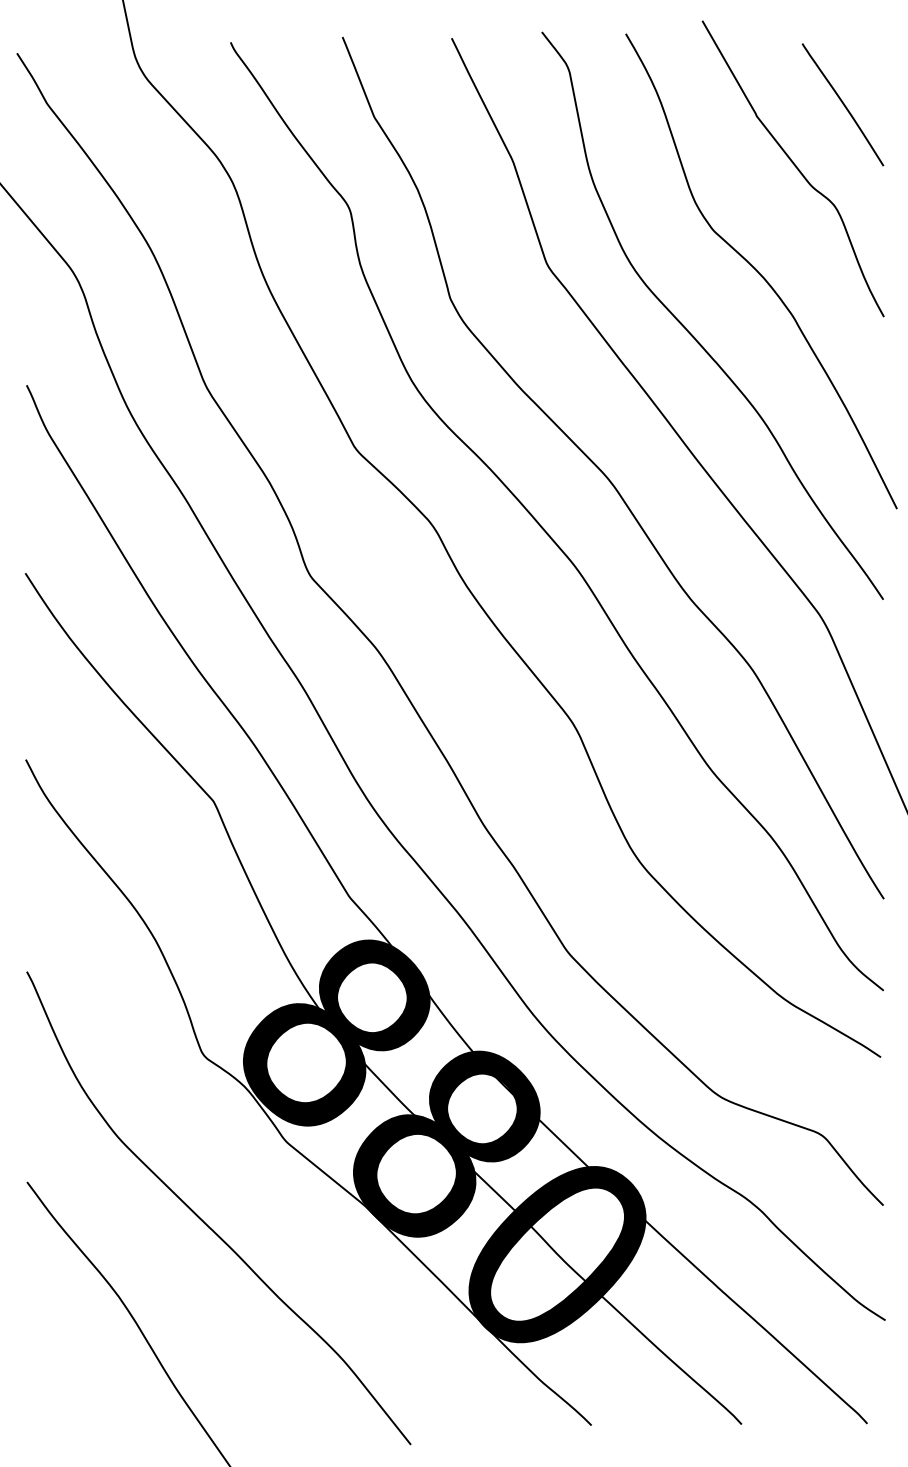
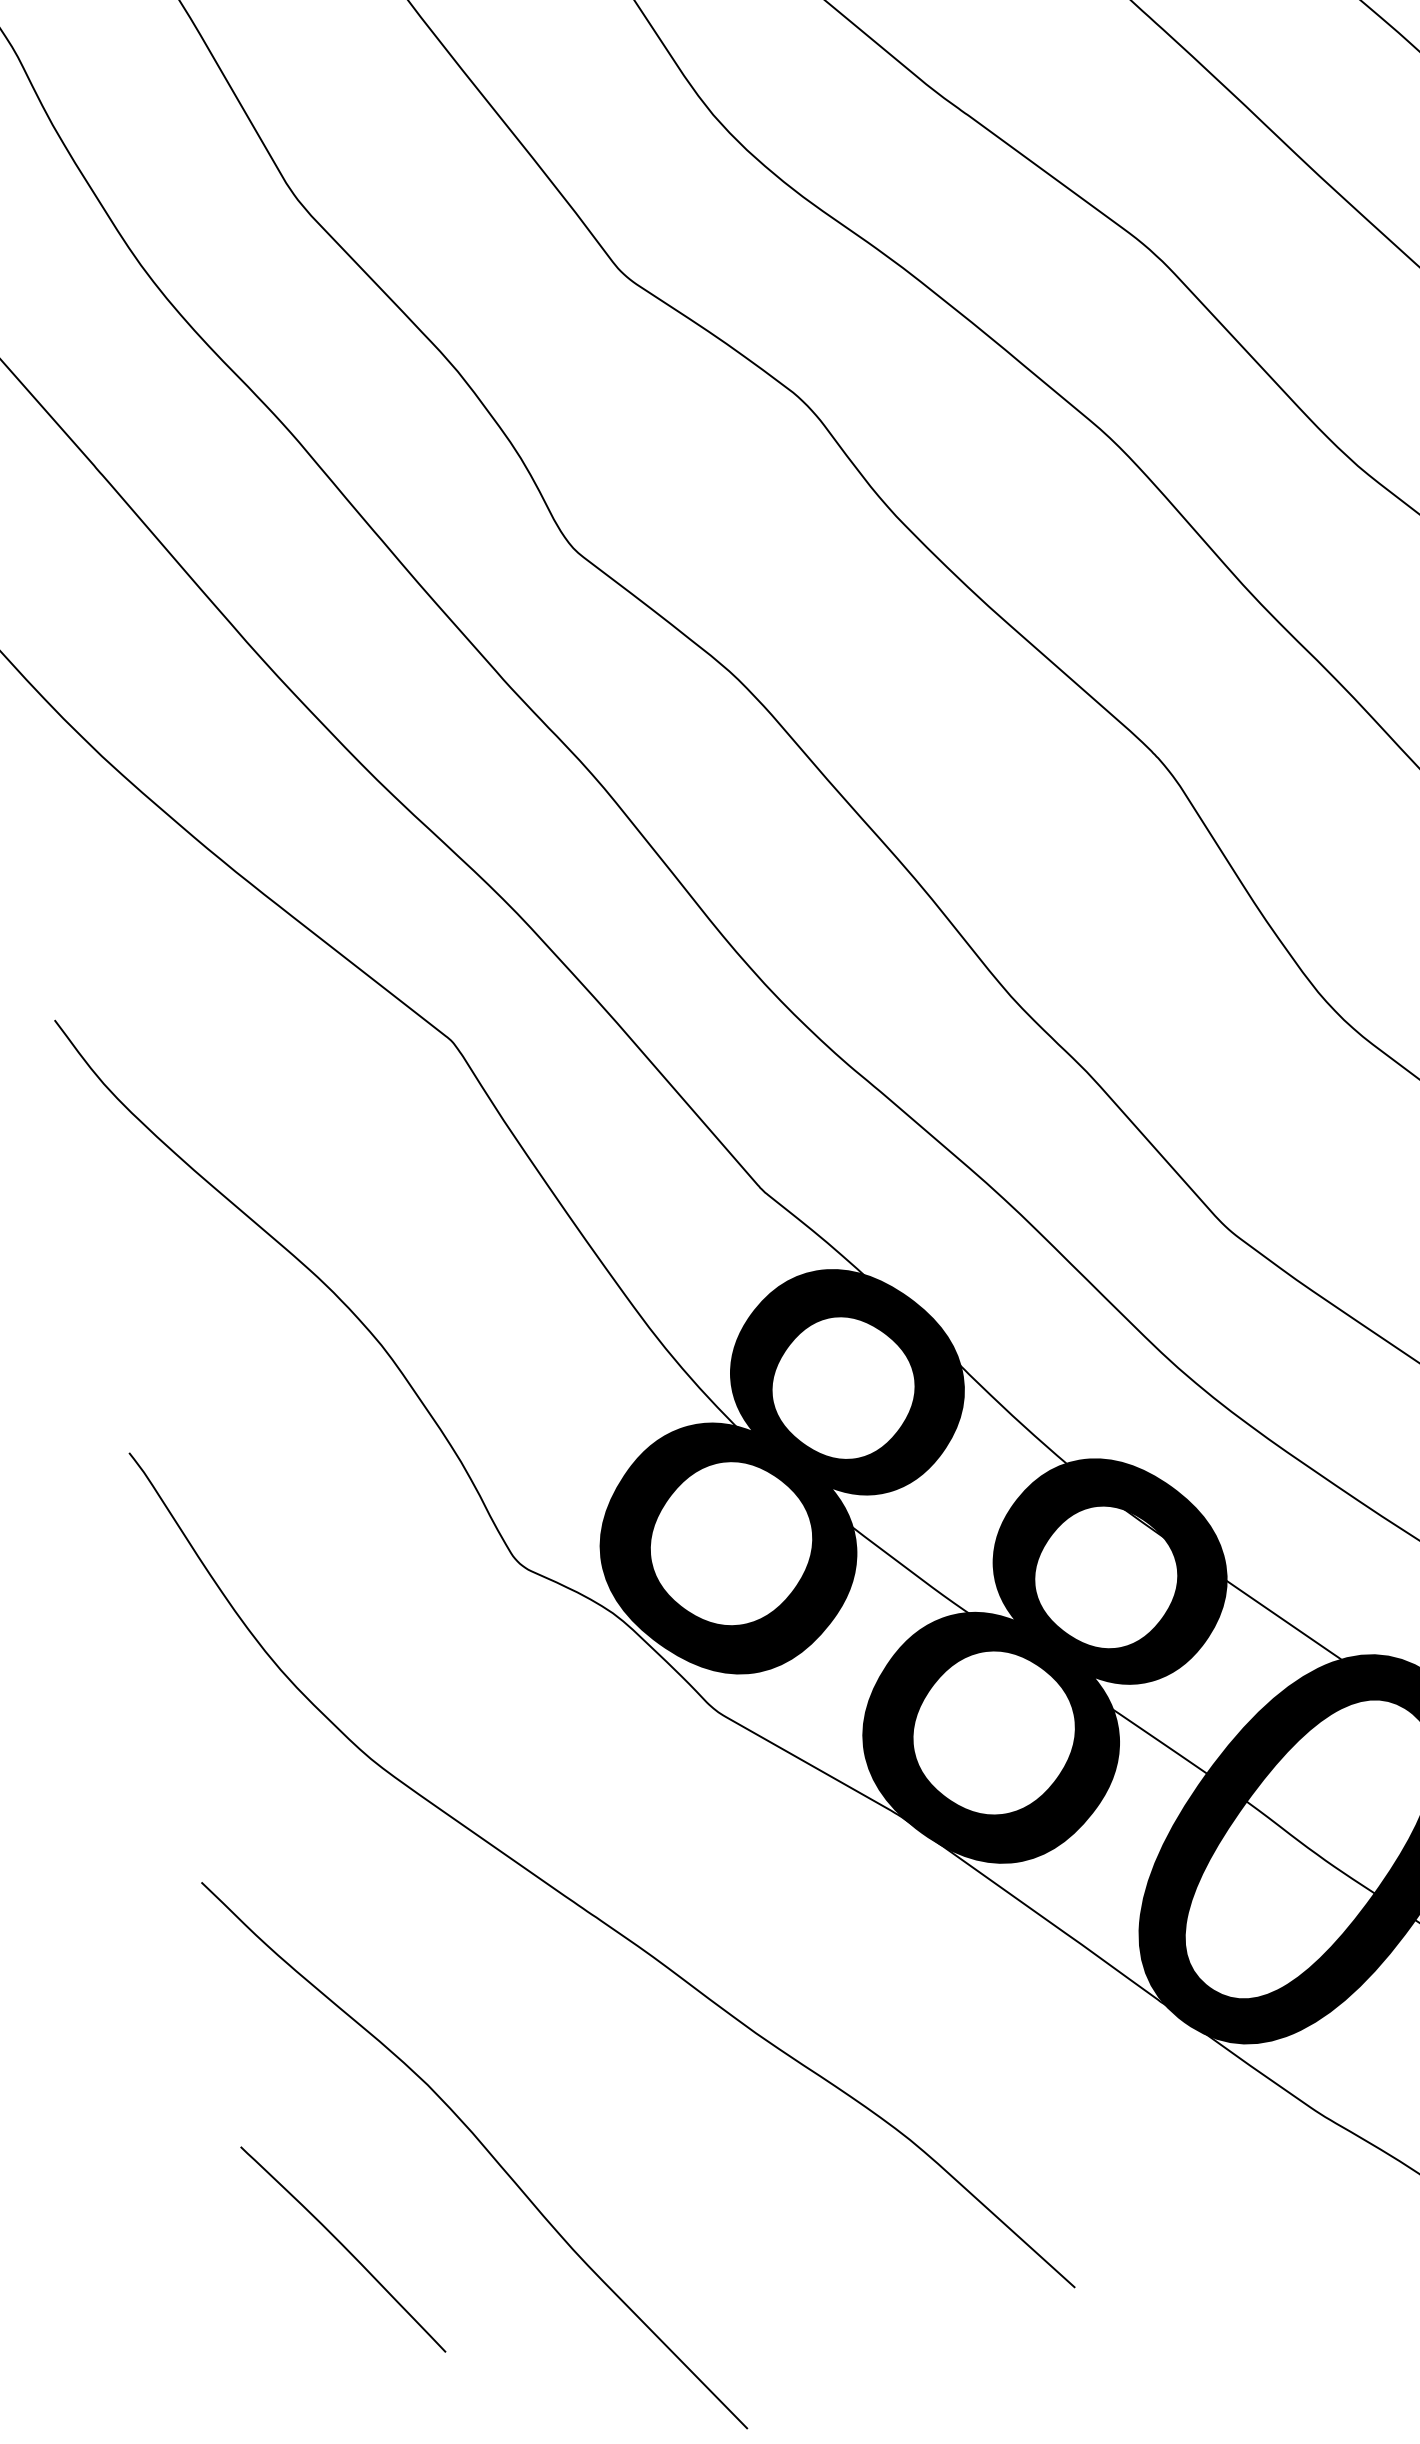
curve: (65, 1367) -> (343, 2247), added

